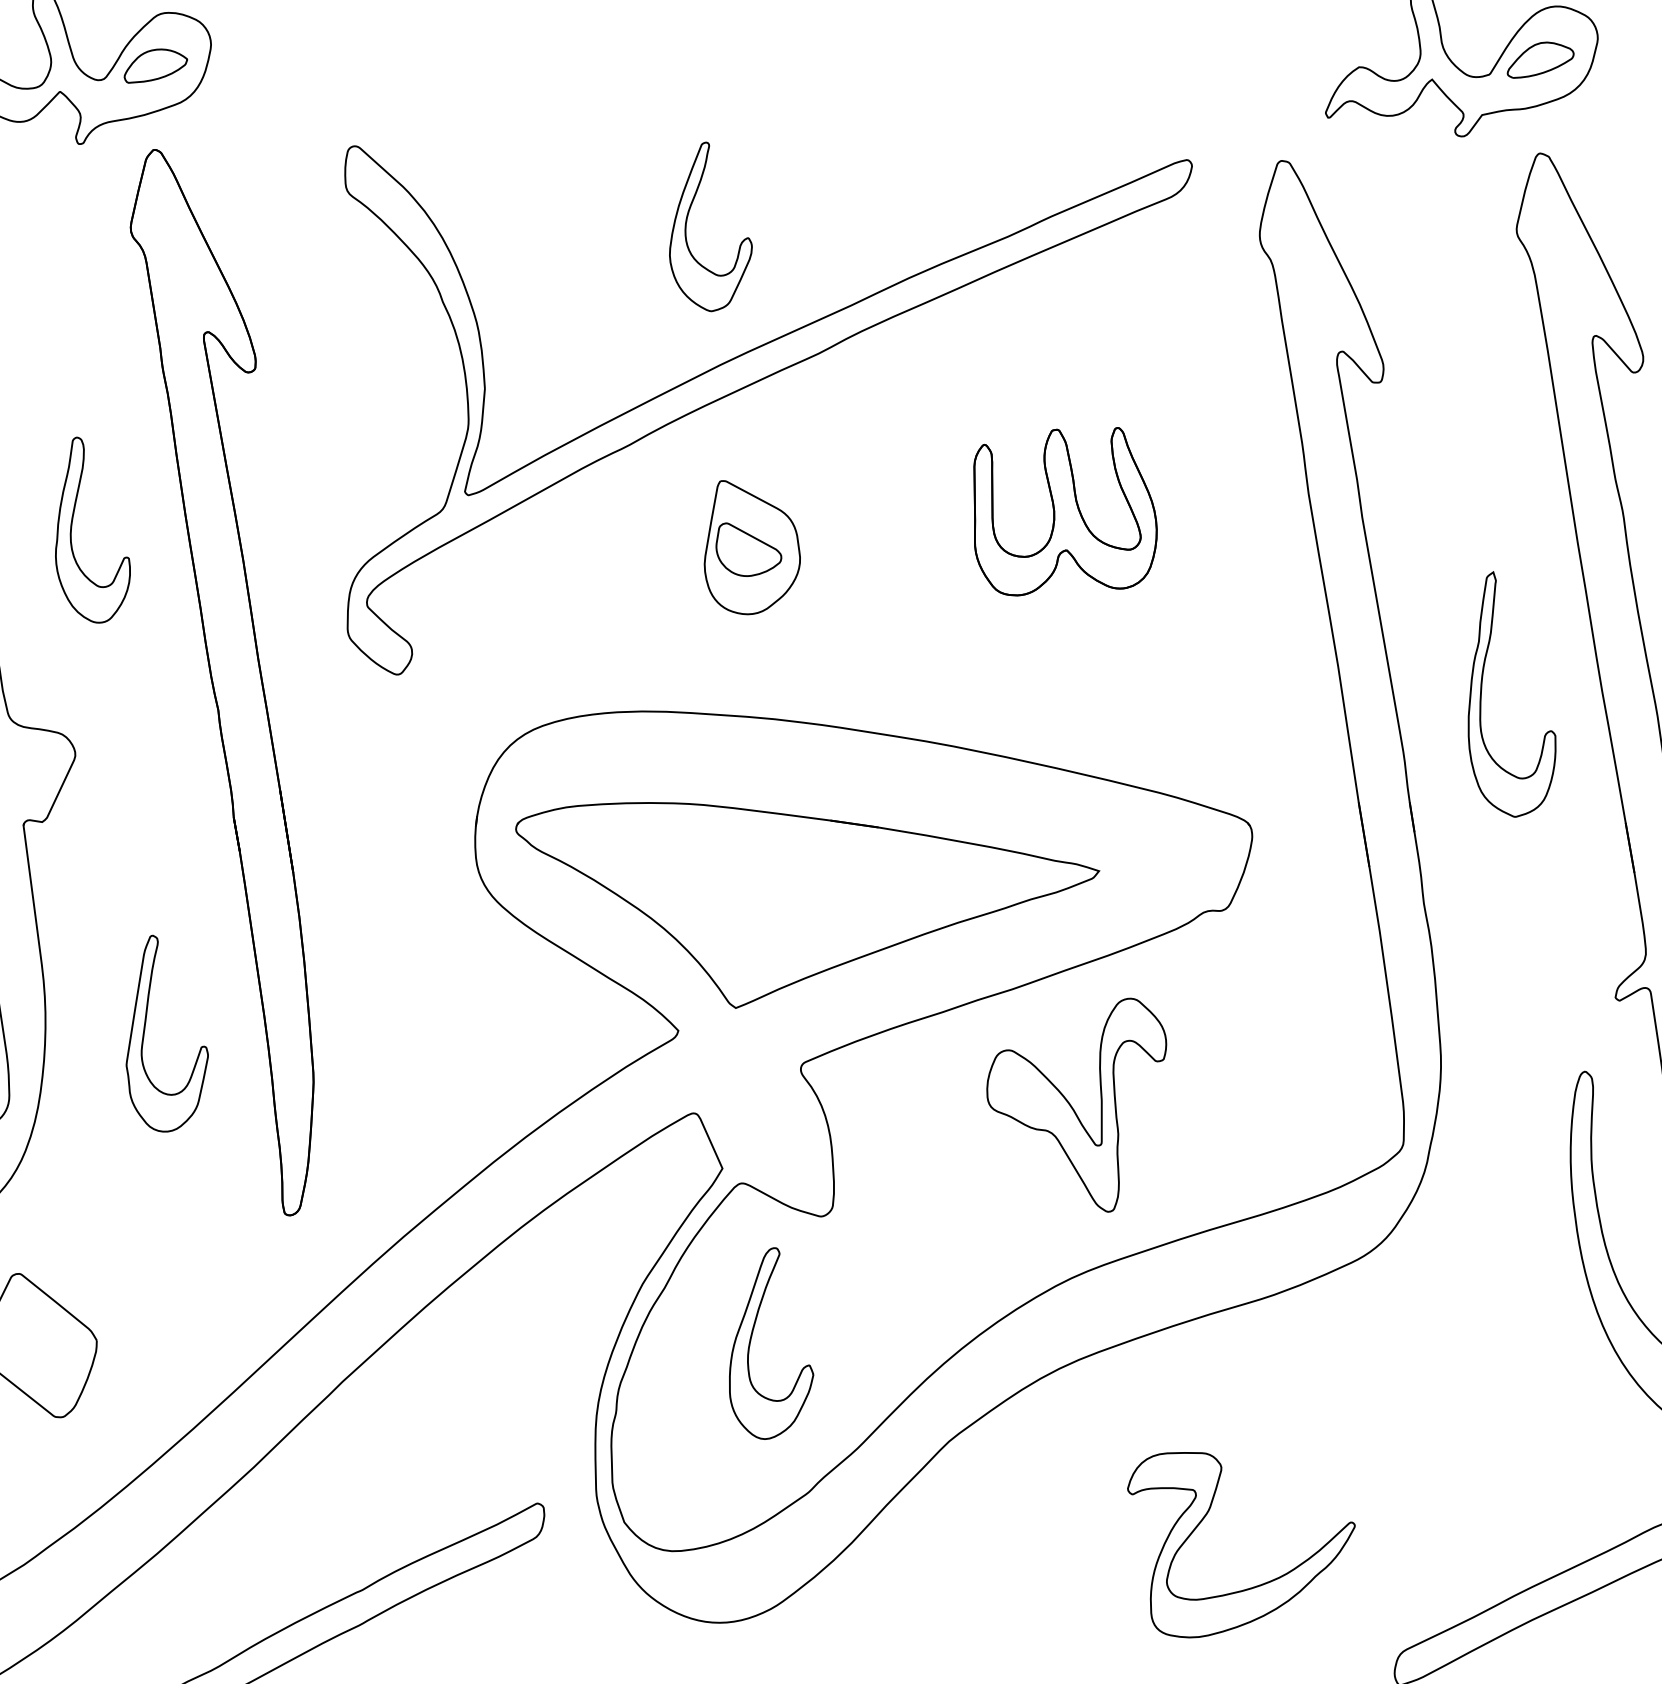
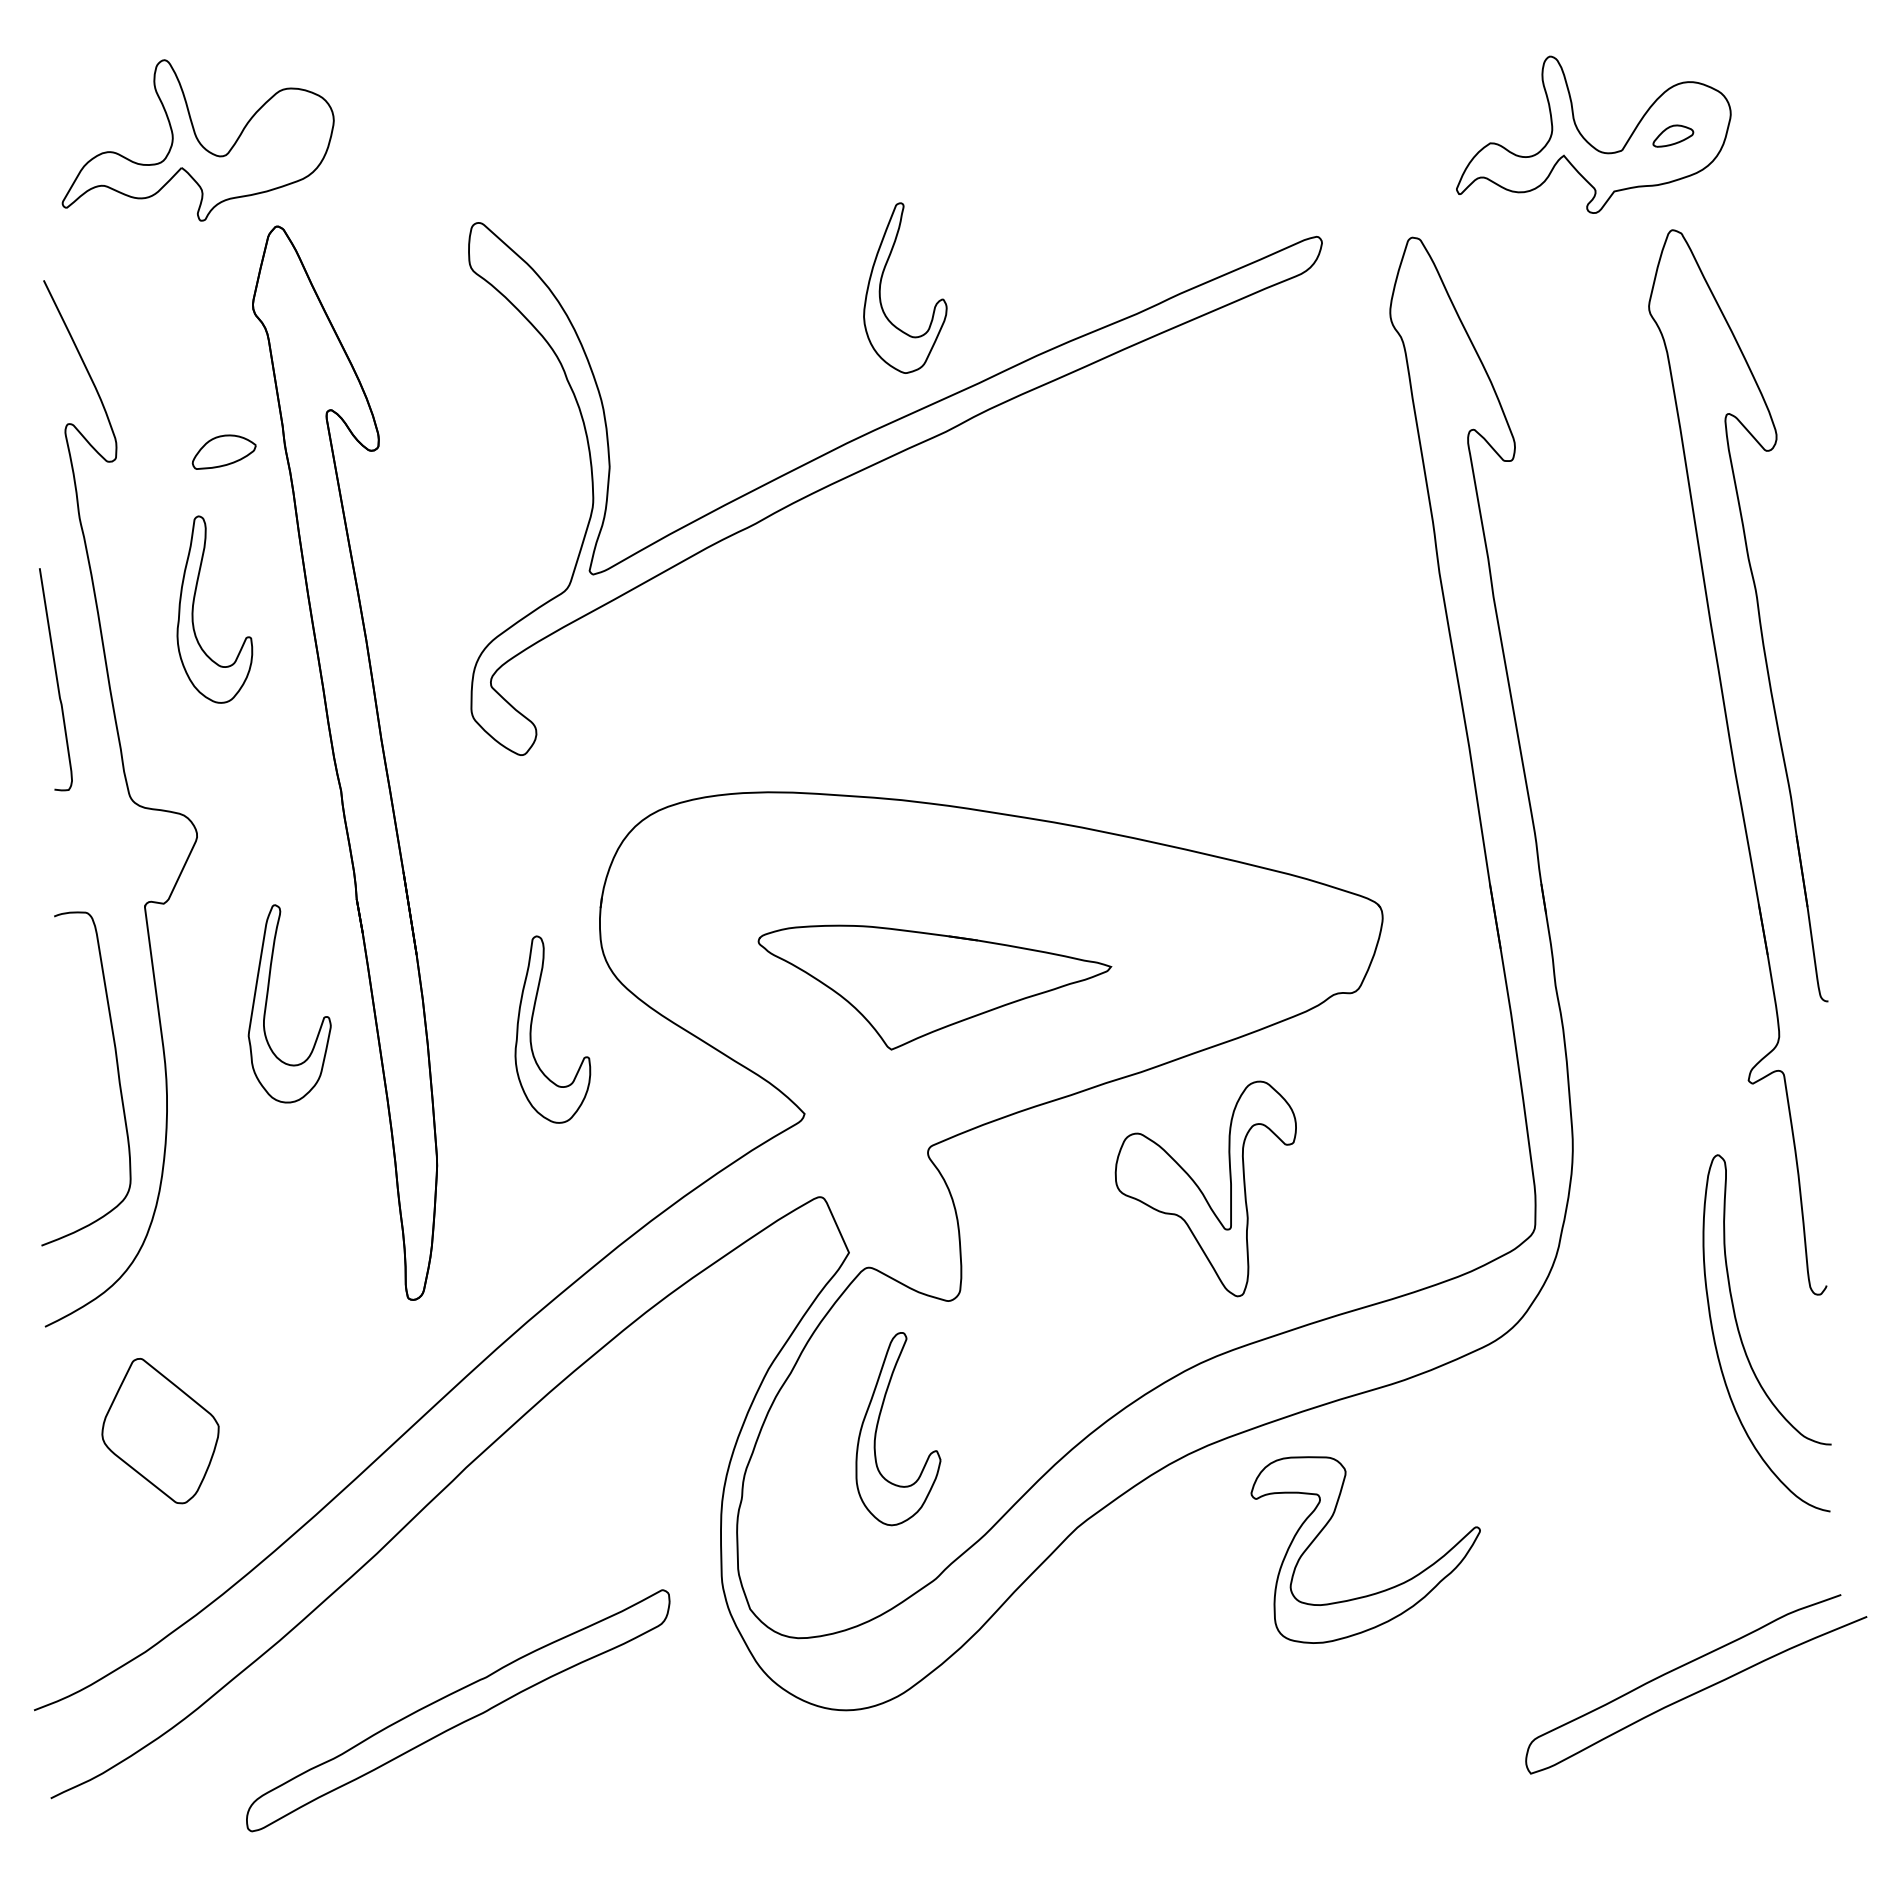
part: (1540, 59) -> (1673, 135), size x0.6
part: (155, 65) -> (223, 451), moved
part: (687, 223) -> (881, 284), moved
part: (1065, 511) -> (1194, 590), removed
part: (752, 547) -> (879, 627), removed
part: (1482, 691) -> (1614, 772), removed
part: (807, 905) -> (934, 987), size x0.6
part: (408, 941) -> (532, 1024), added
part: (145, 1032) -> (267, 1002), moved
part: (1254, 1586) -> (1378, 1591), moved

